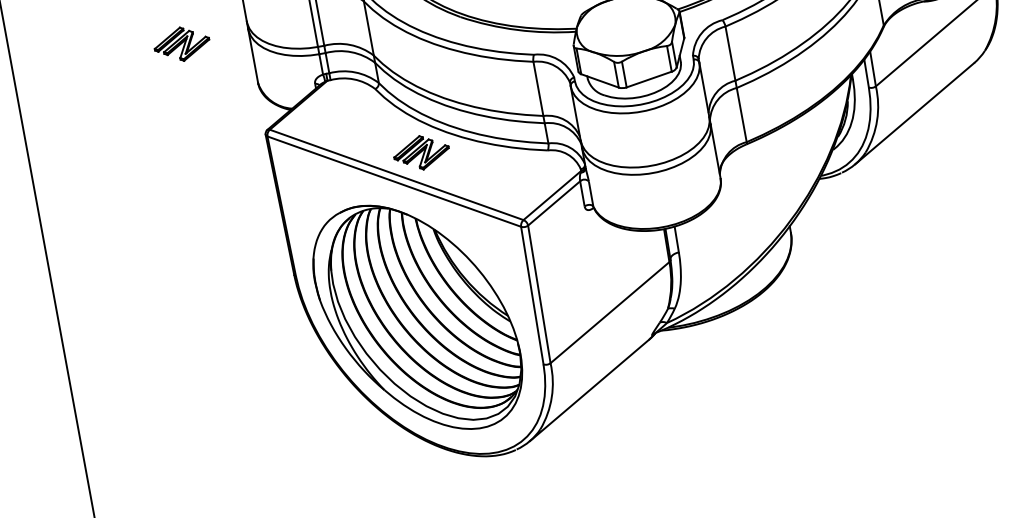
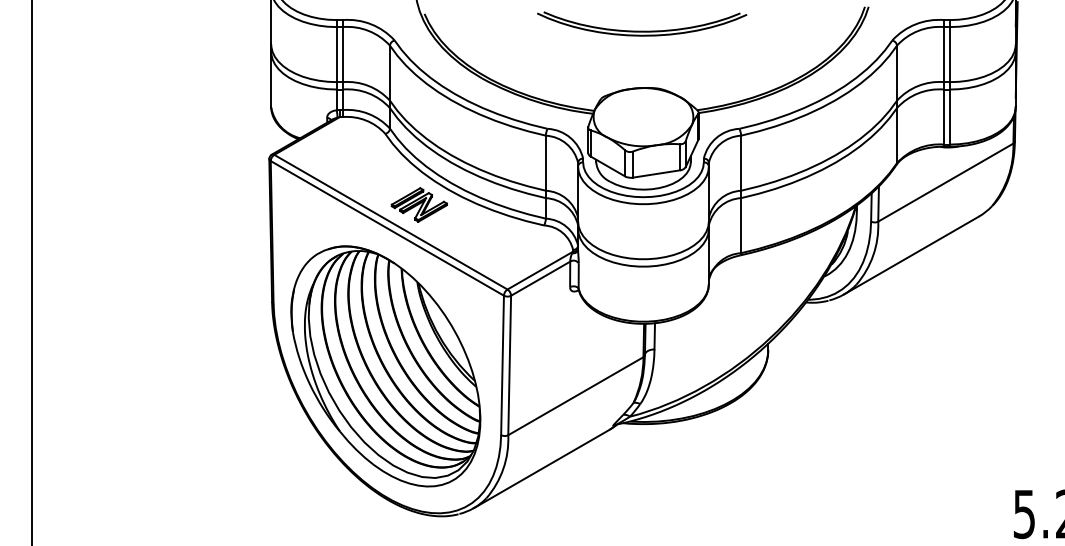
part: (182, 43) -> (203, 54), removed

